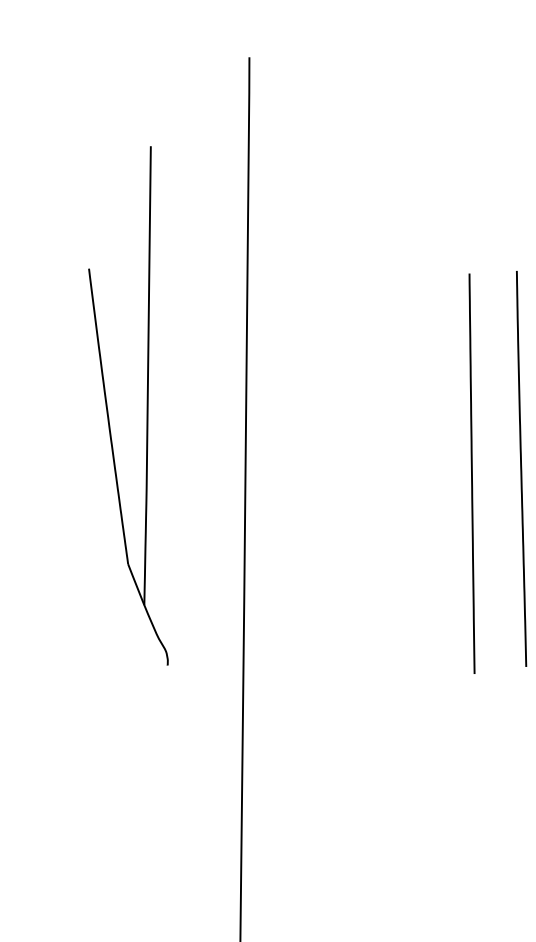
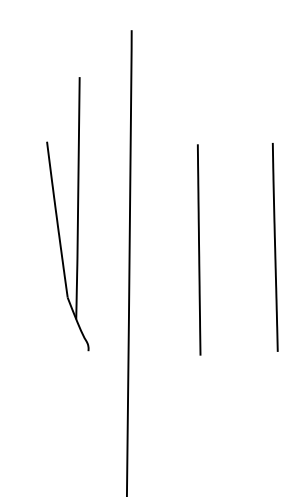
line: (472, 472) -> (199, 249), moved

